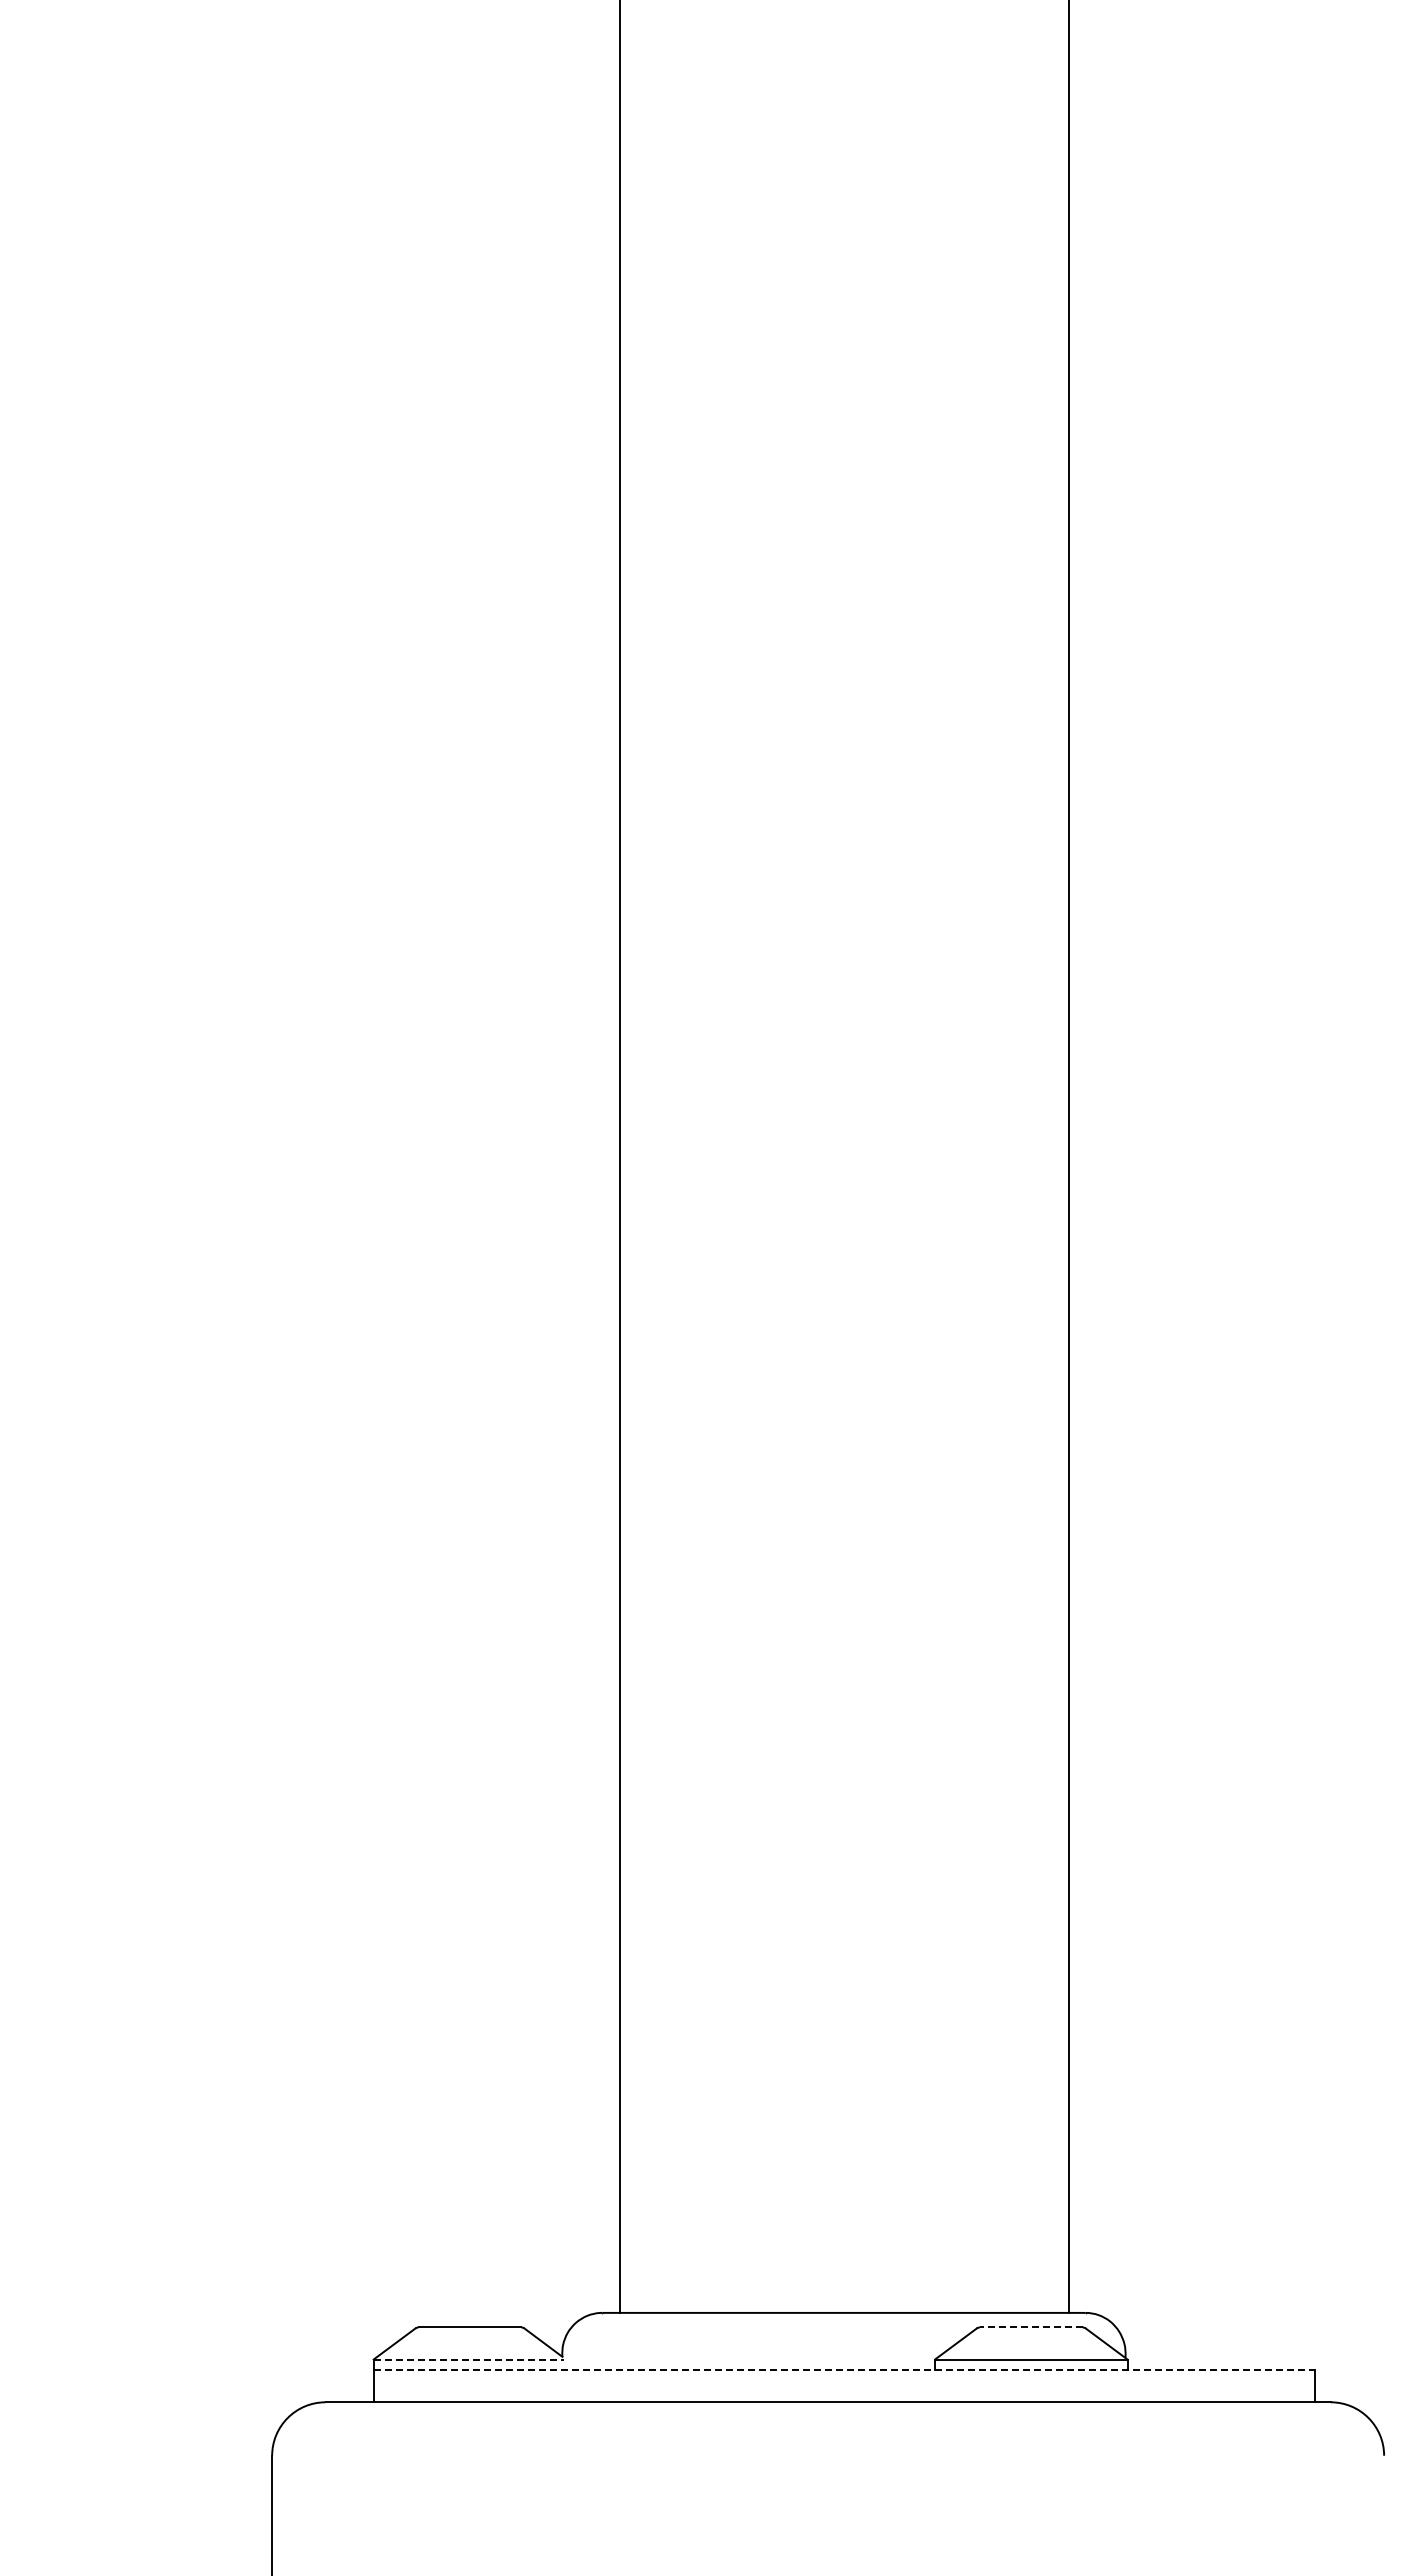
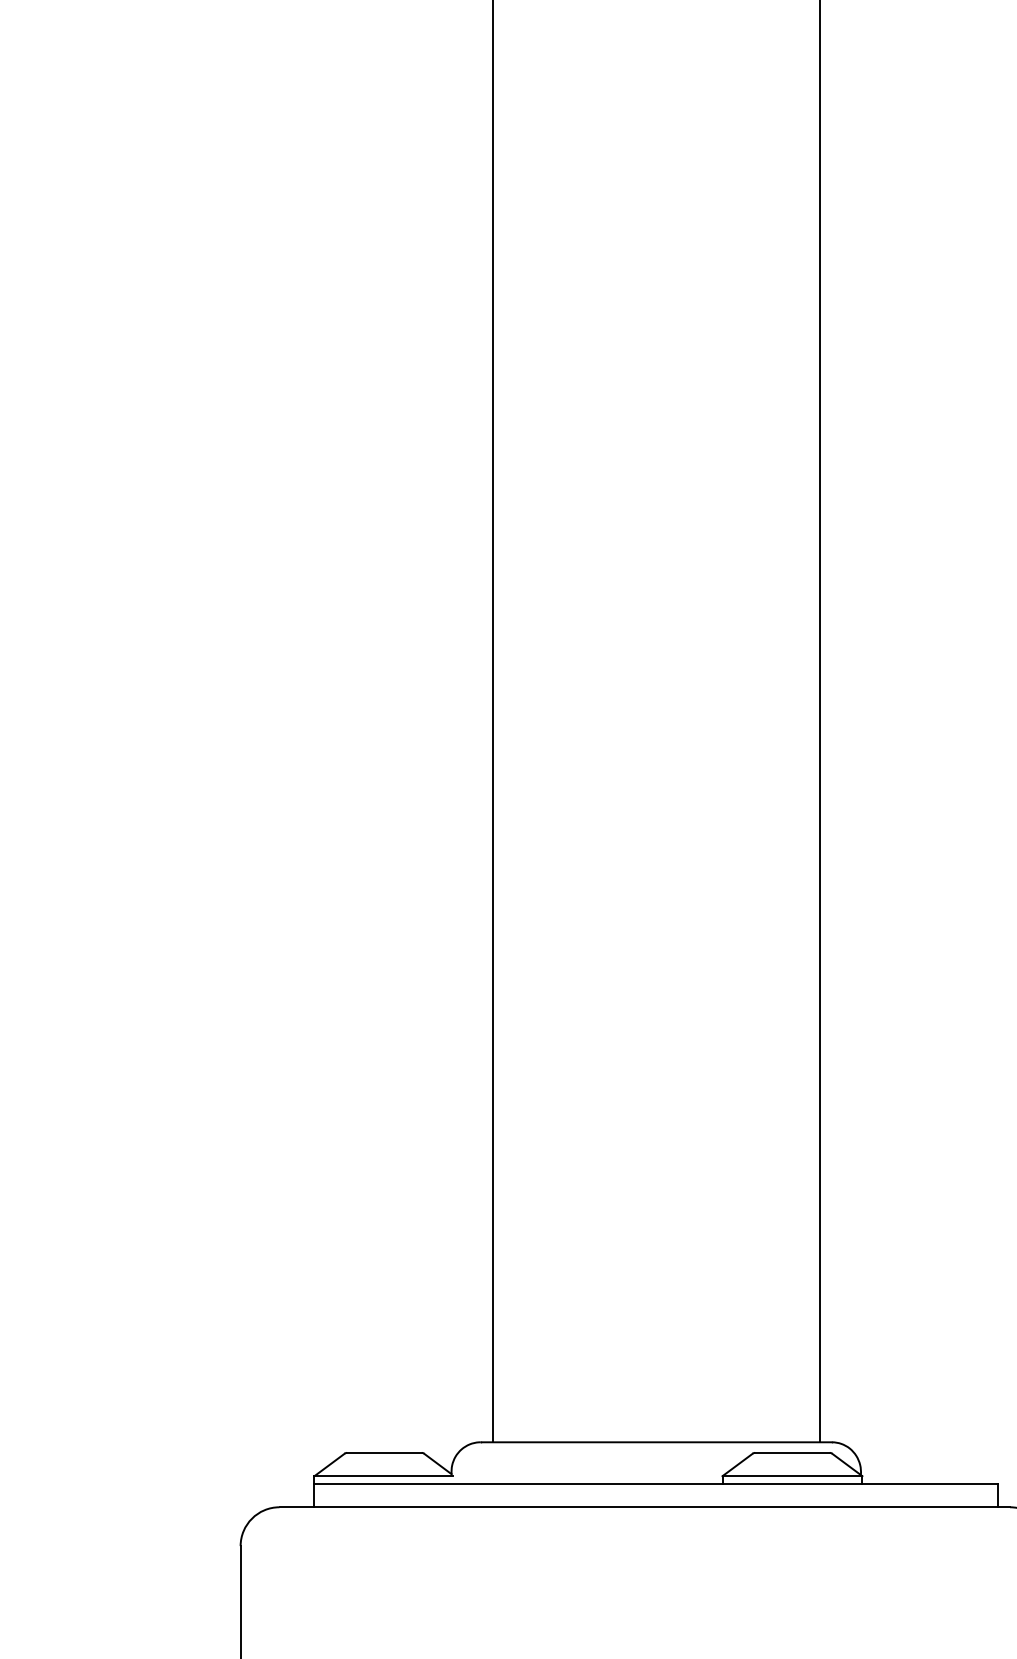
line: (1030, 2327) -> (791, 1452), dashed -> solid
line: (468, 2359) -> (383, 1476), dashed -> solid
line: (844, 2370) -> (656, 1484), dashed -> solid

